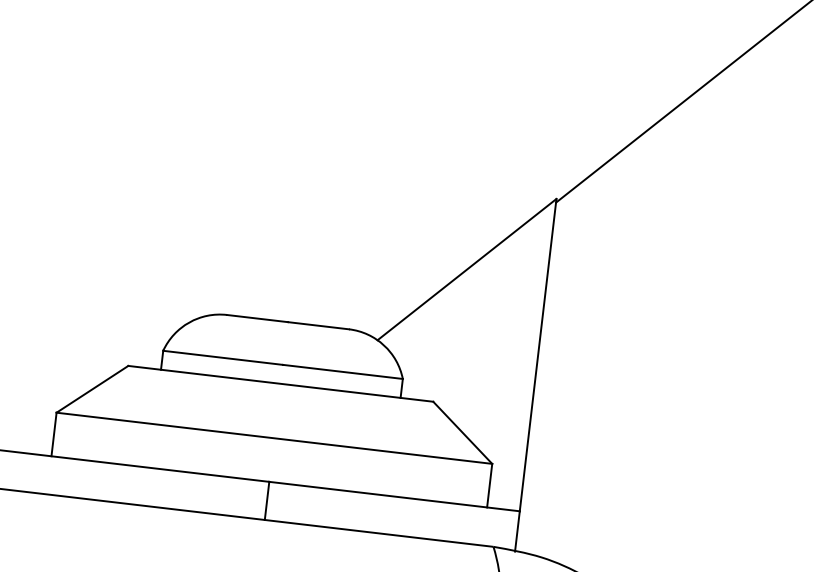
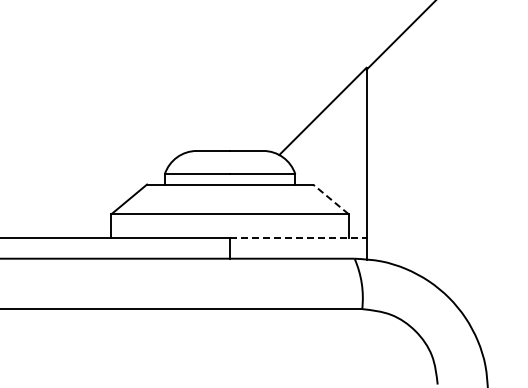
line: (461, 432) -> (330, 199), solid -> dashed
line: (395, 495) -> (298, 237), solid -> dashed

